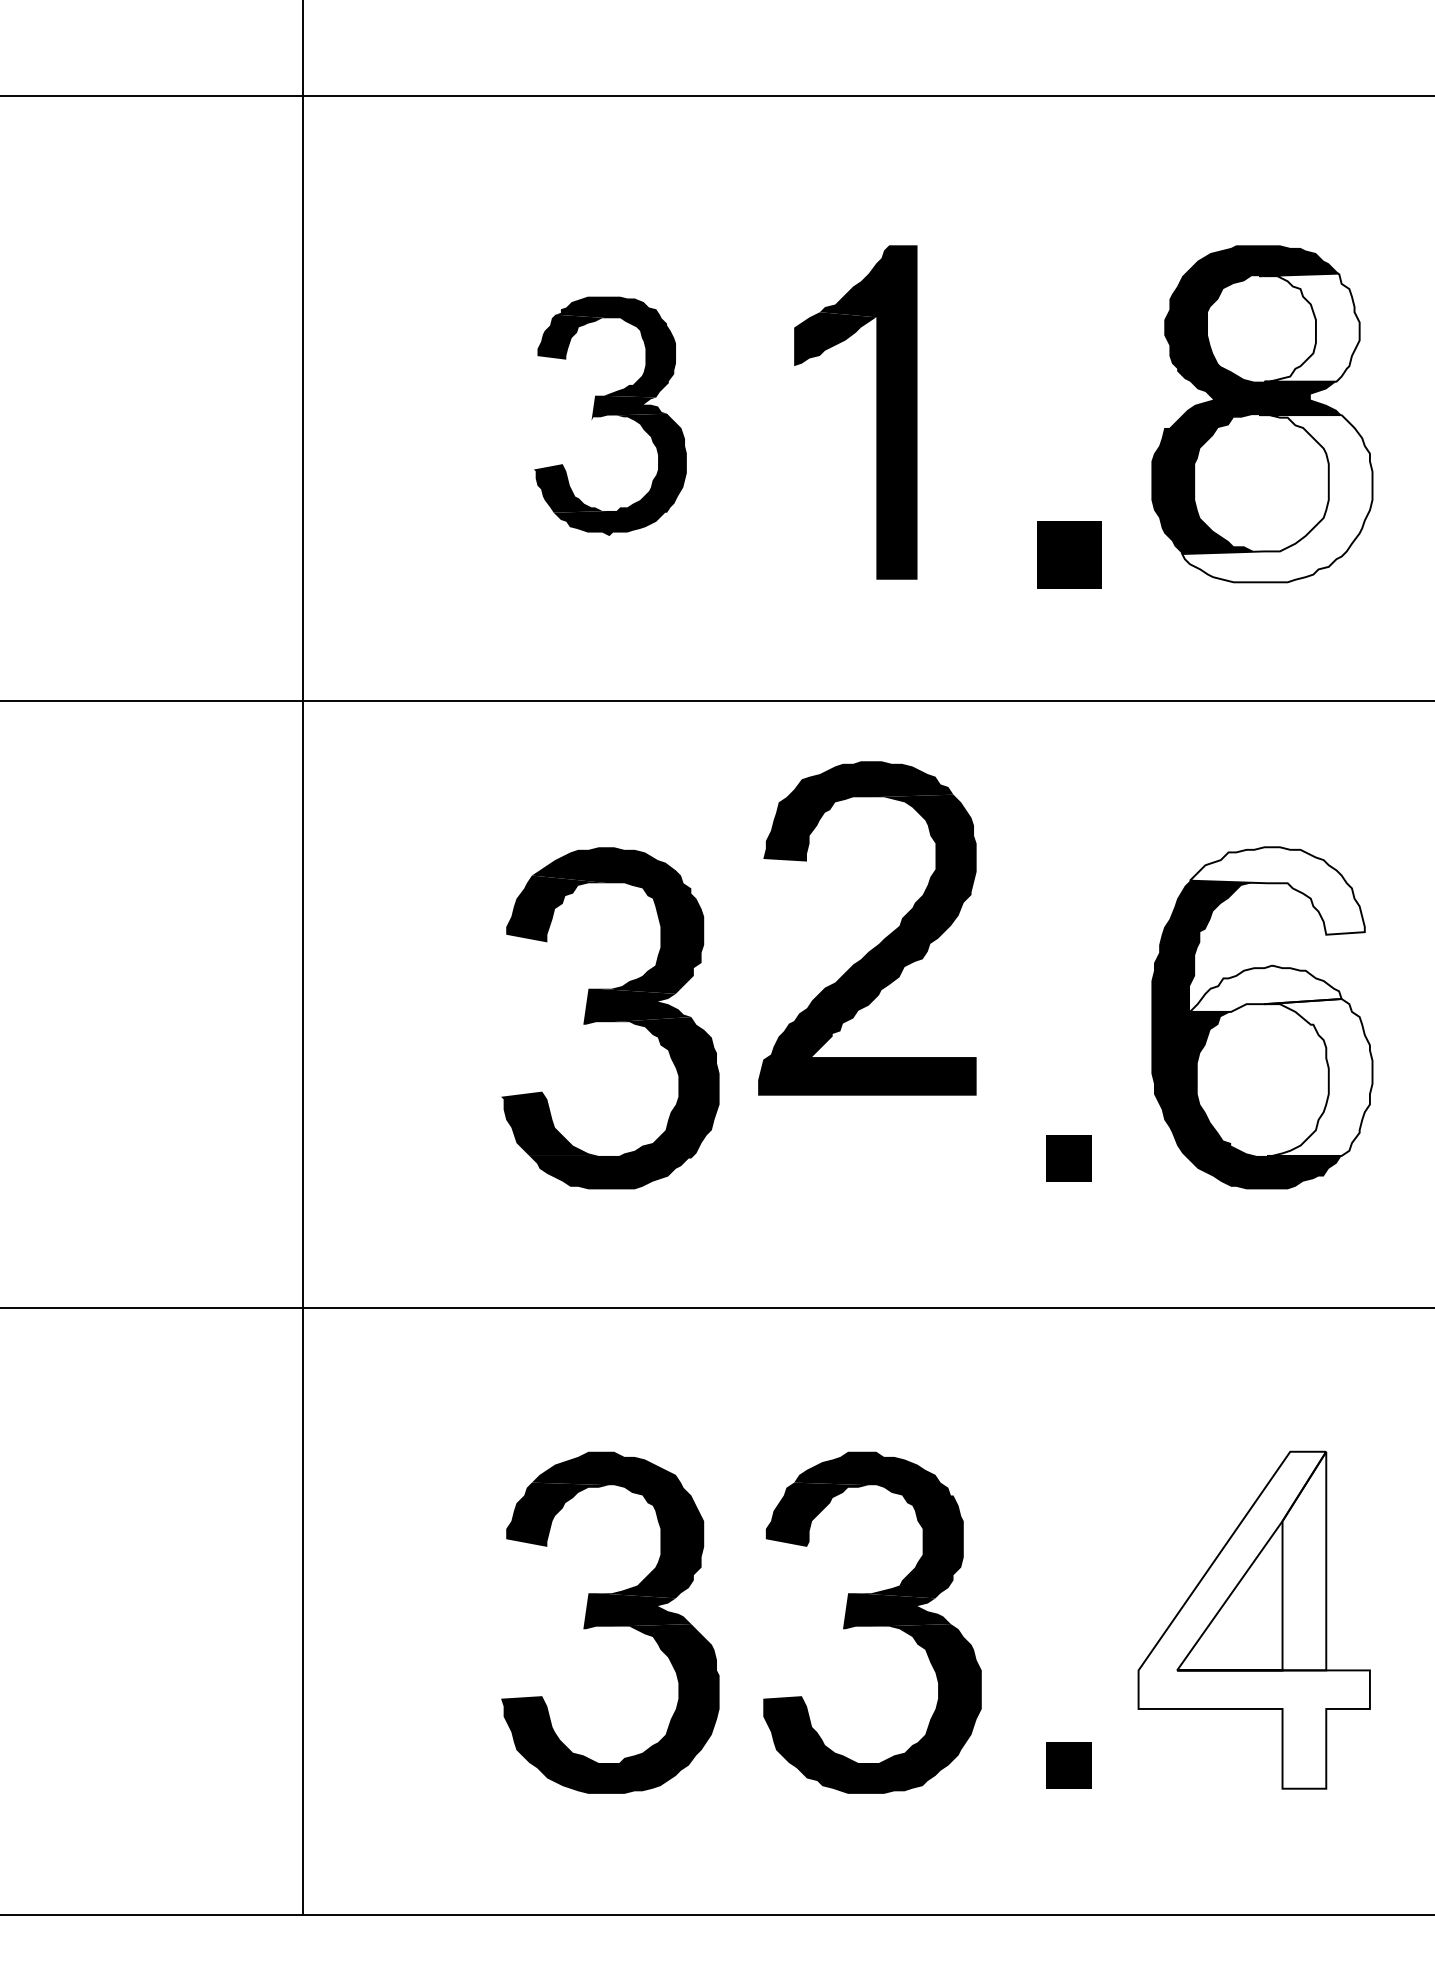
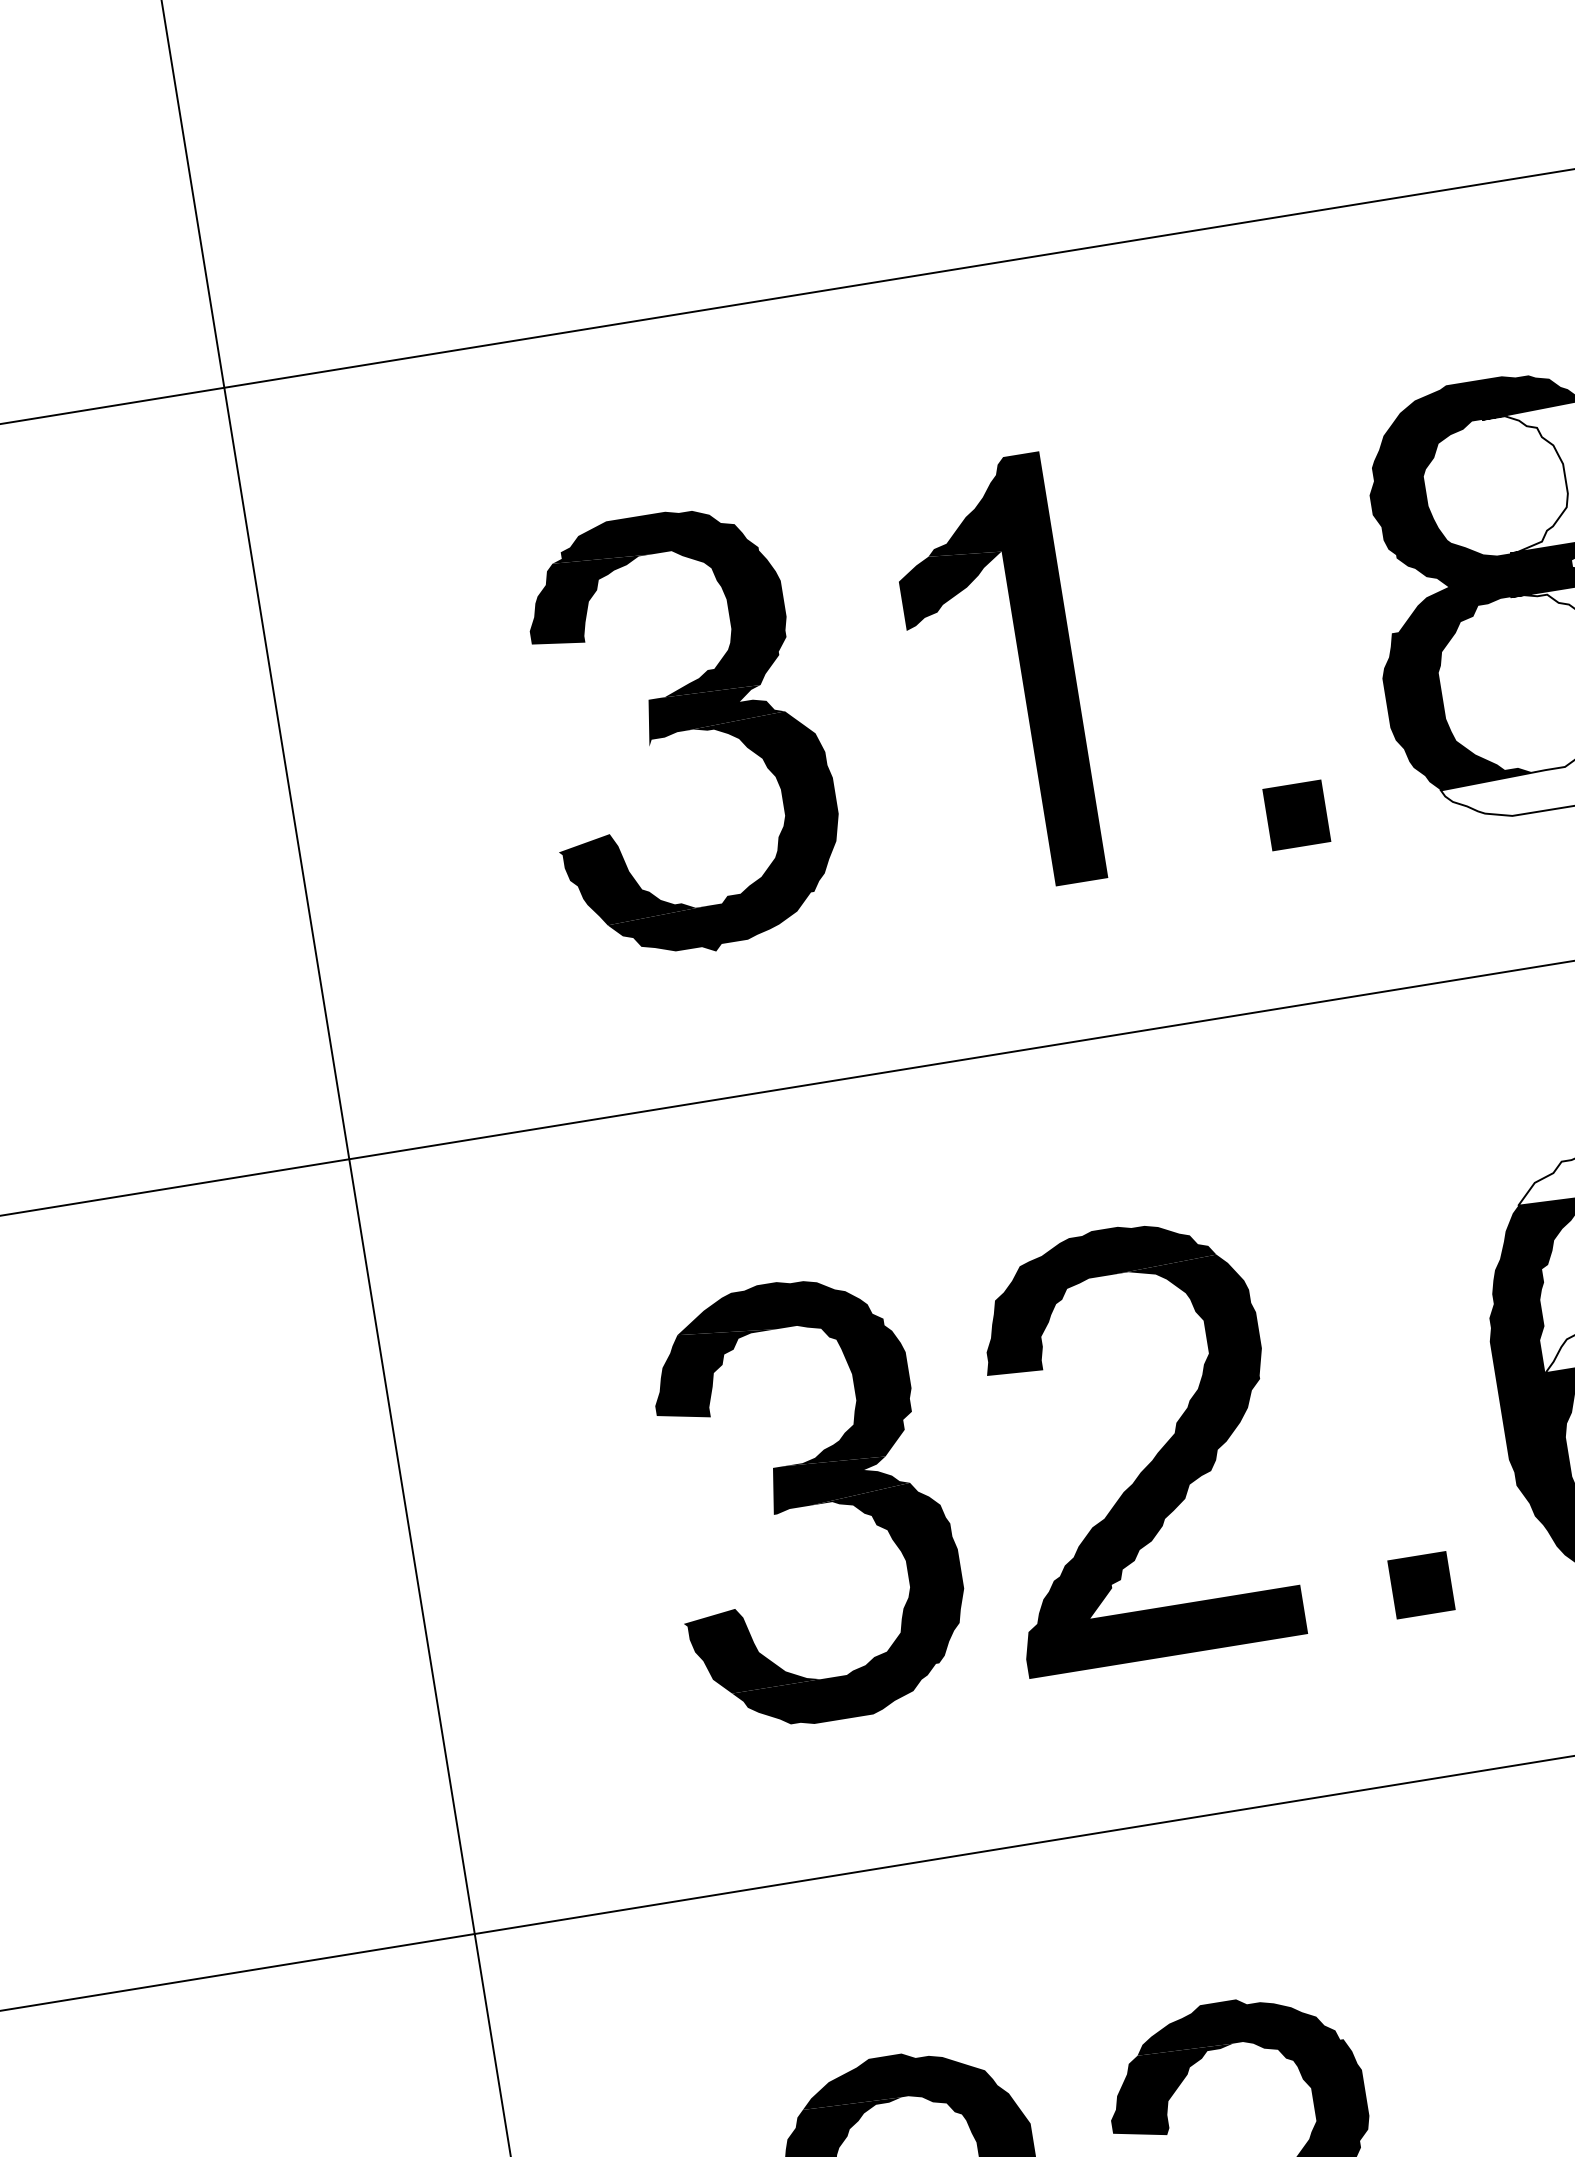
part: (610, 416) -> (682, 733), size x1.43
part: (1068, 555) -> (1296, 815), size x0.71
part: (881, 941) -> (1154, 1456), moved

